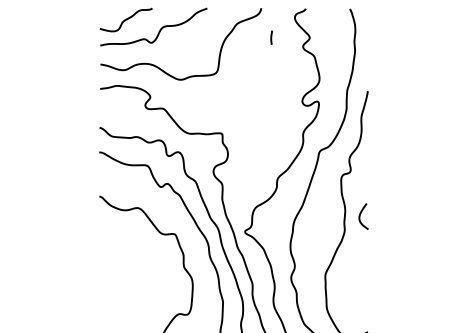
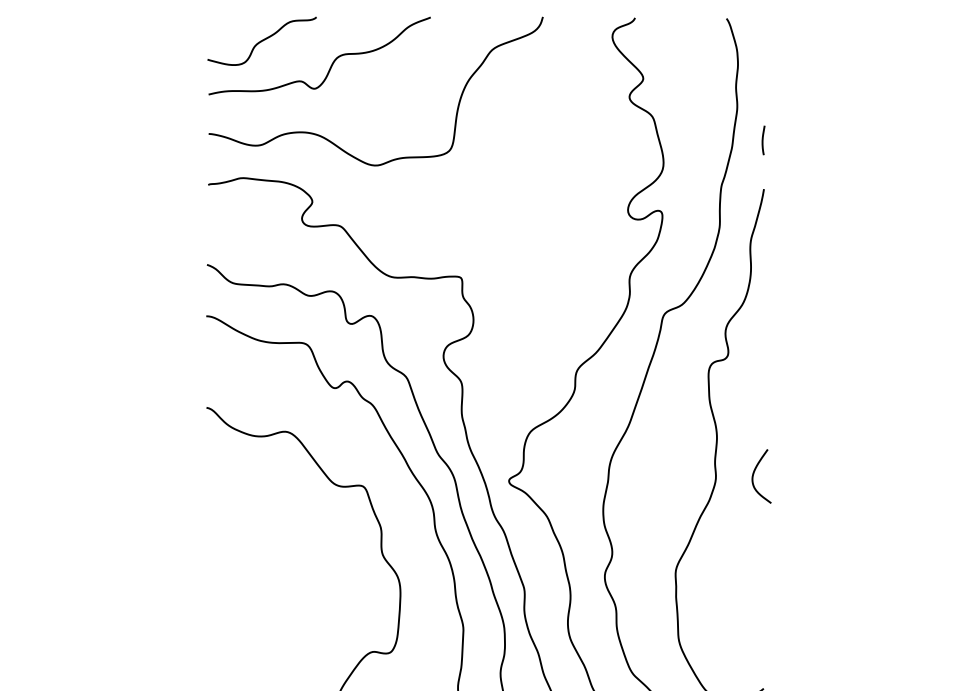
line: (271, 37) -> (763, 139), moved
curve: (360, 216) -> (754, 476), moved

